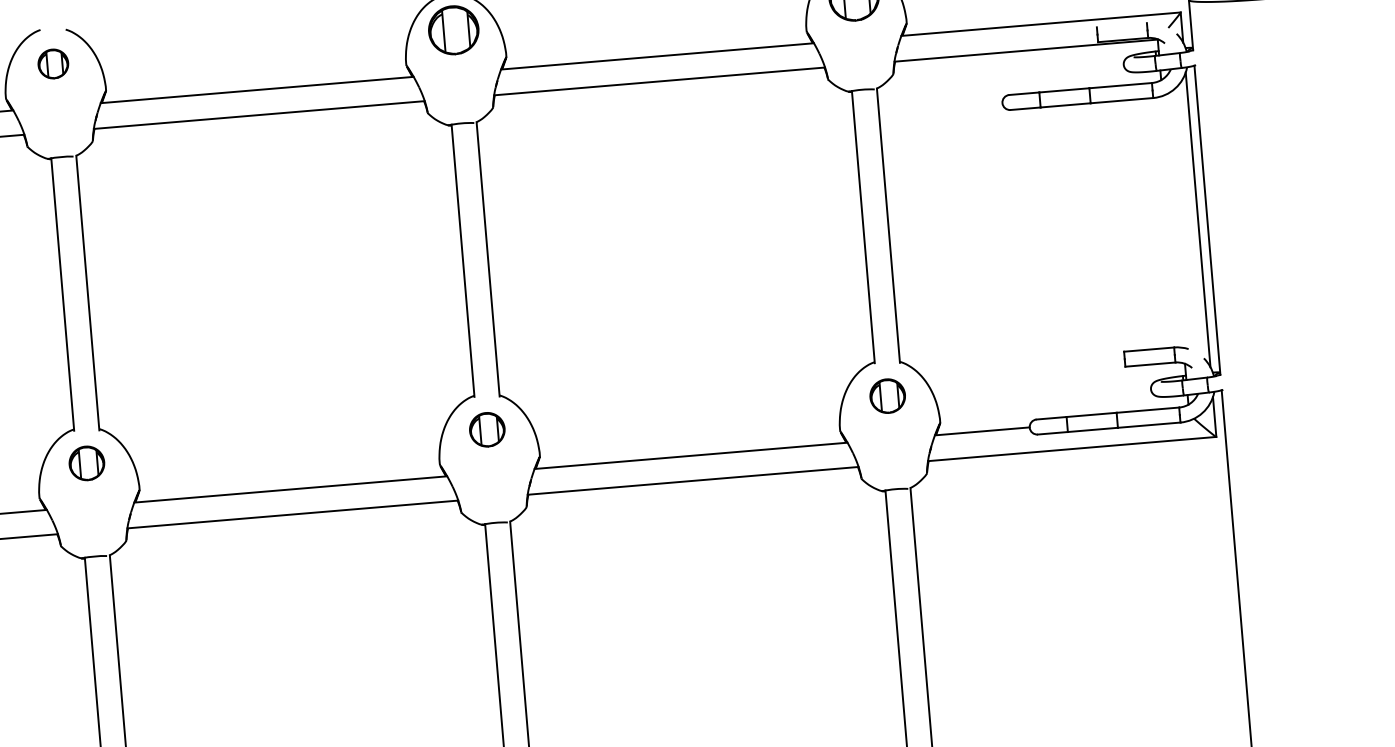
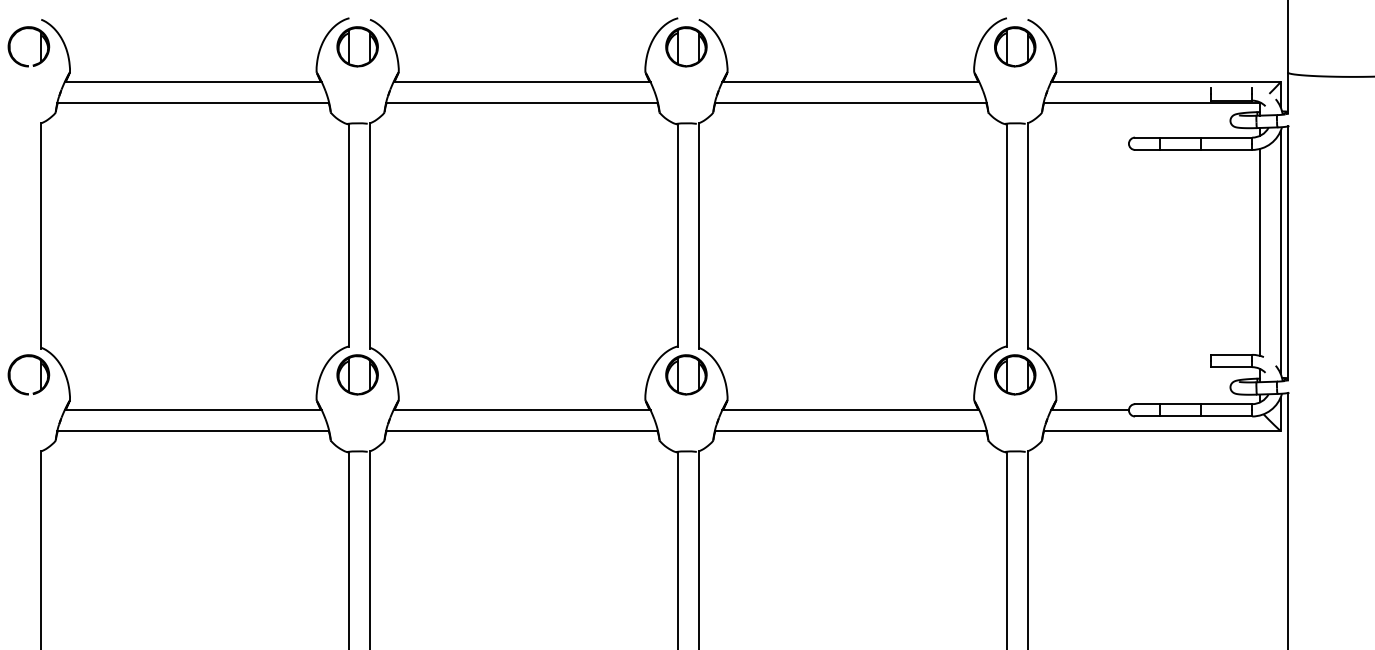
part: (53, 63) -> (357, 46), size x1.67
line: (1172, 220) -> (1259, 251), added
part: (887, 395) -> (1015, 374), size x1.43
part: (487, 429) -> (686, 374), size x1.43
part: (86, 462) -> (357, 374), size x1.43

